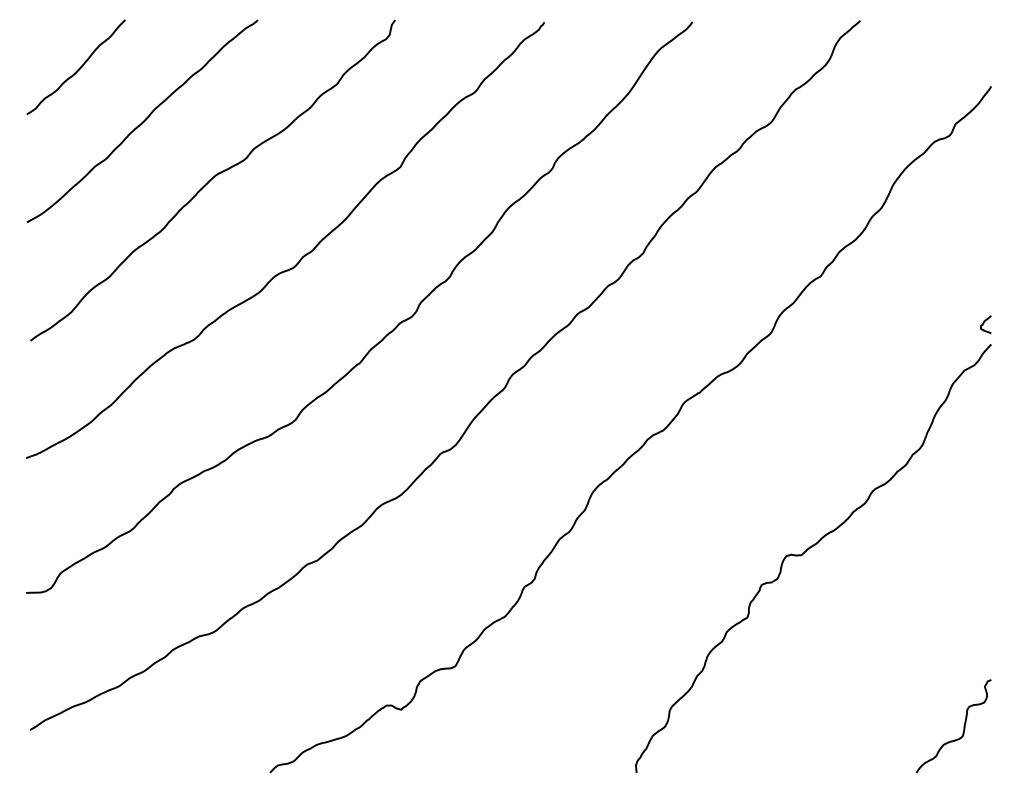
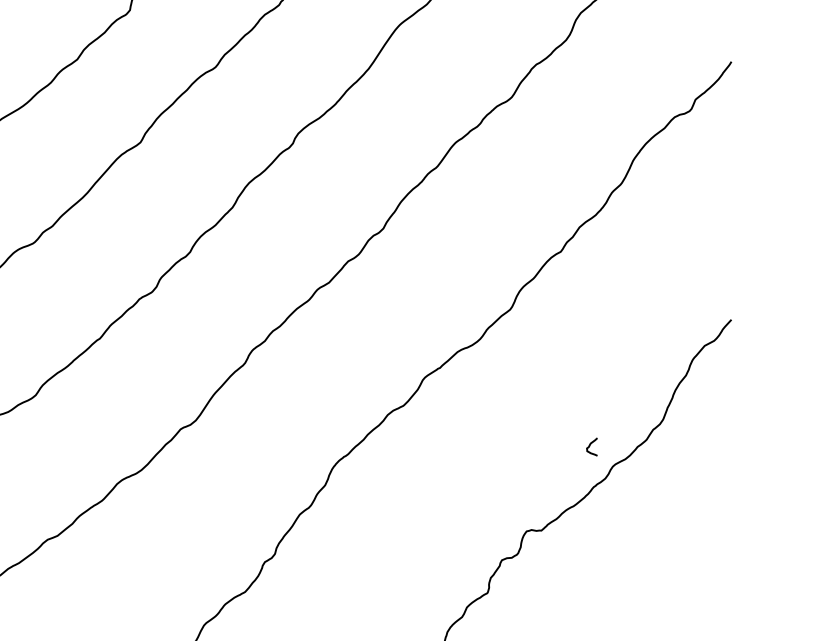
curve: (984, 323) -> (590, 445), moved

